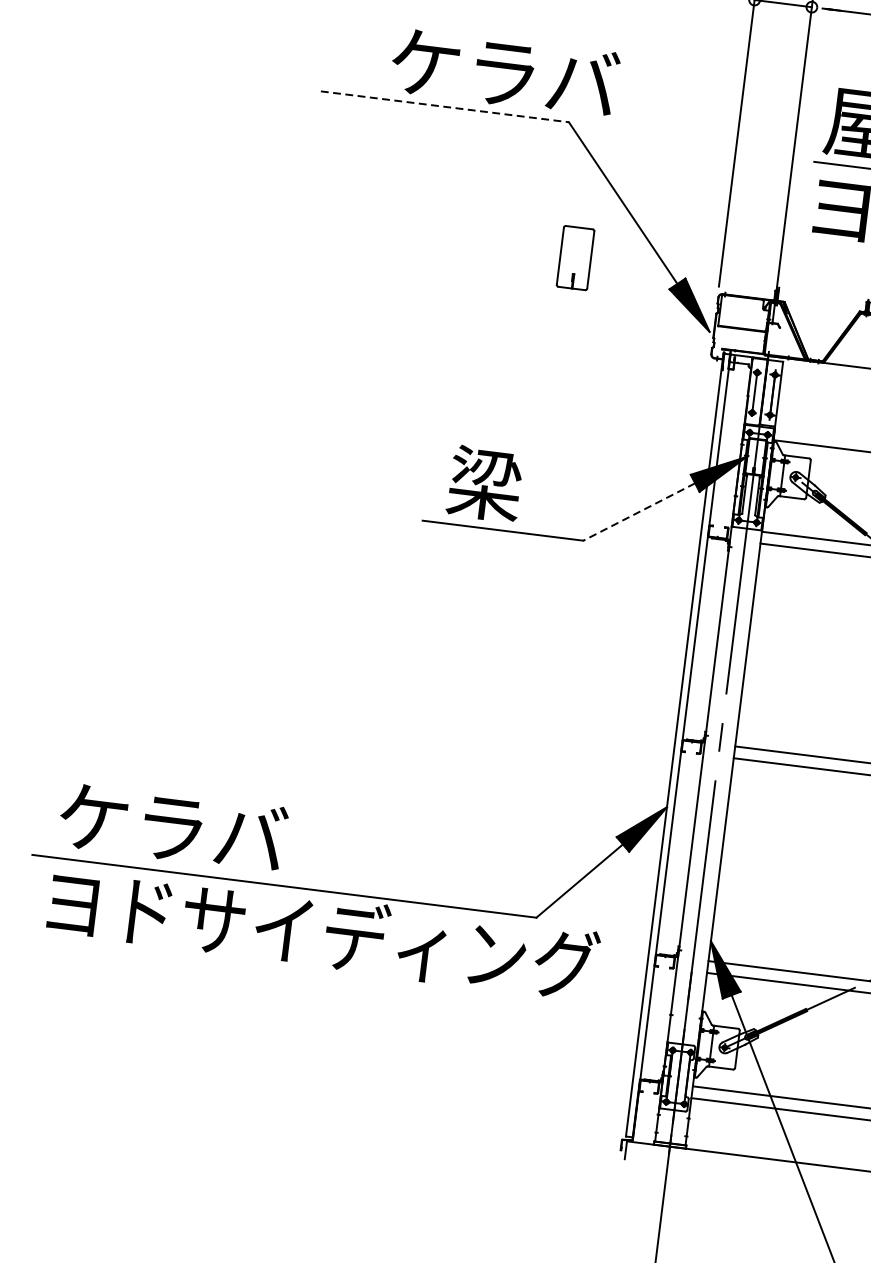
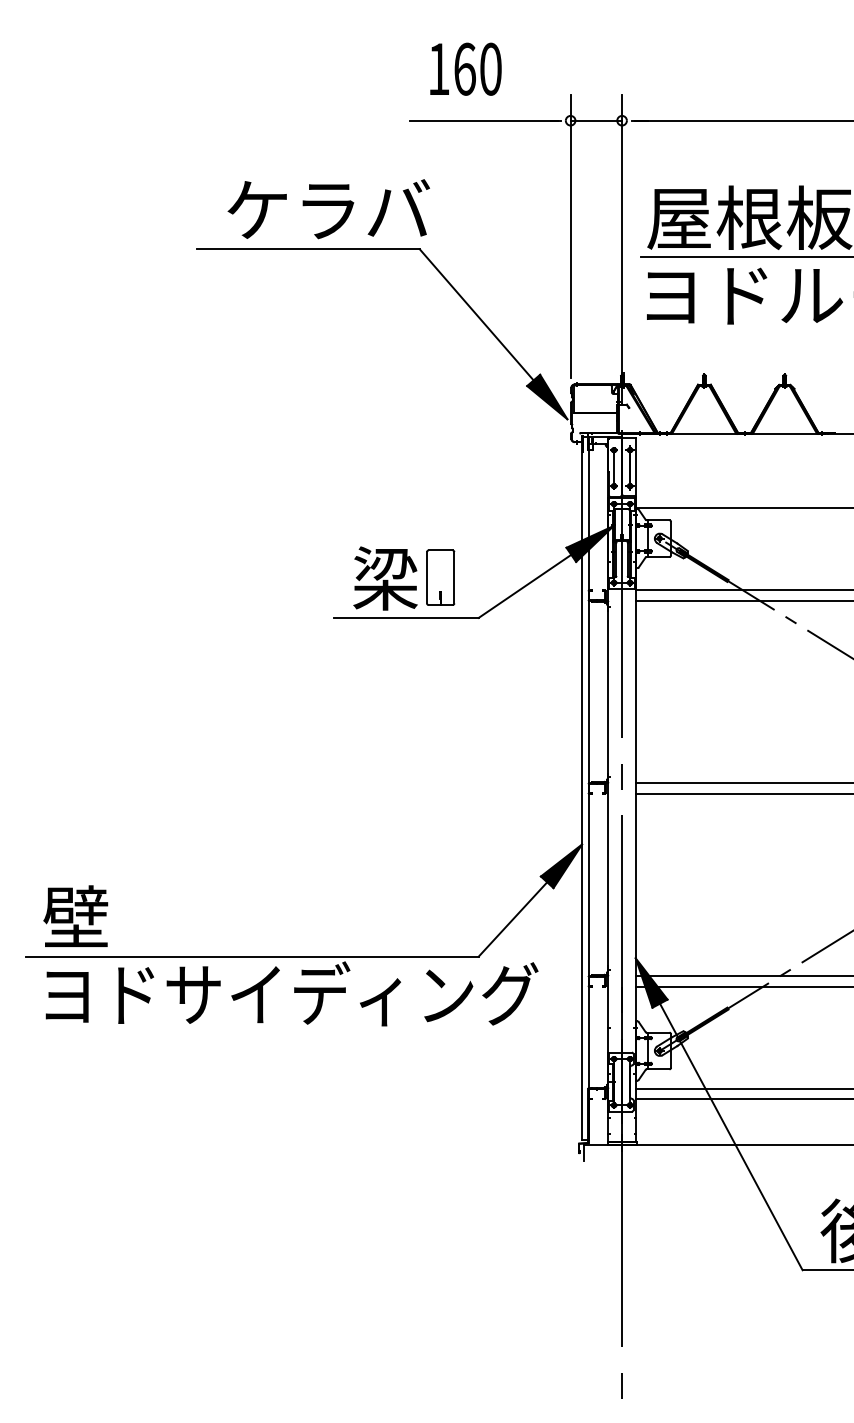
text: (504, 72) -> (328, 209), moved
line: (445, 107) -> (308, 249), dashed -> solid
part: (575, 257) -> (440, 577), moved
line: (638, 512) -> (524, 586), dashed -> solid
text: (171, 826) -> (145, 916), ケラバ -> 壁

